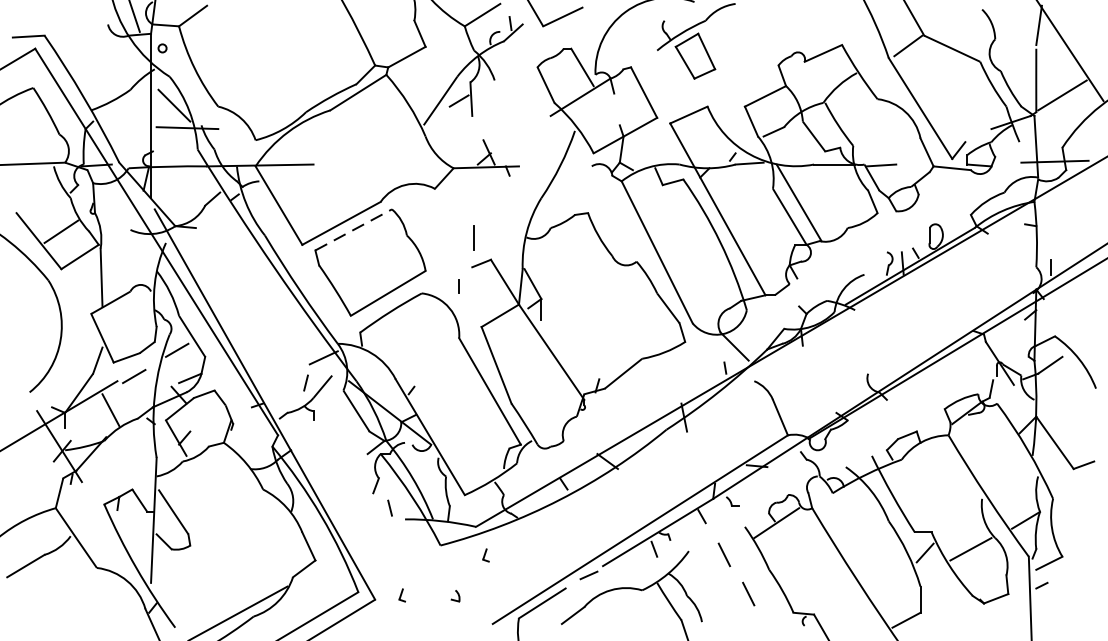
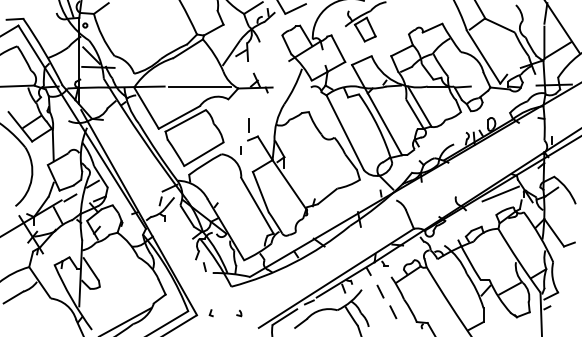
line: (379, 164) -> (199, 86), added
line: (353, 229) -> (185, 120), dashed -> solid
line: (952, 368) -> (500, 193), added
part: (484, 556) -> (254, 292), removed

